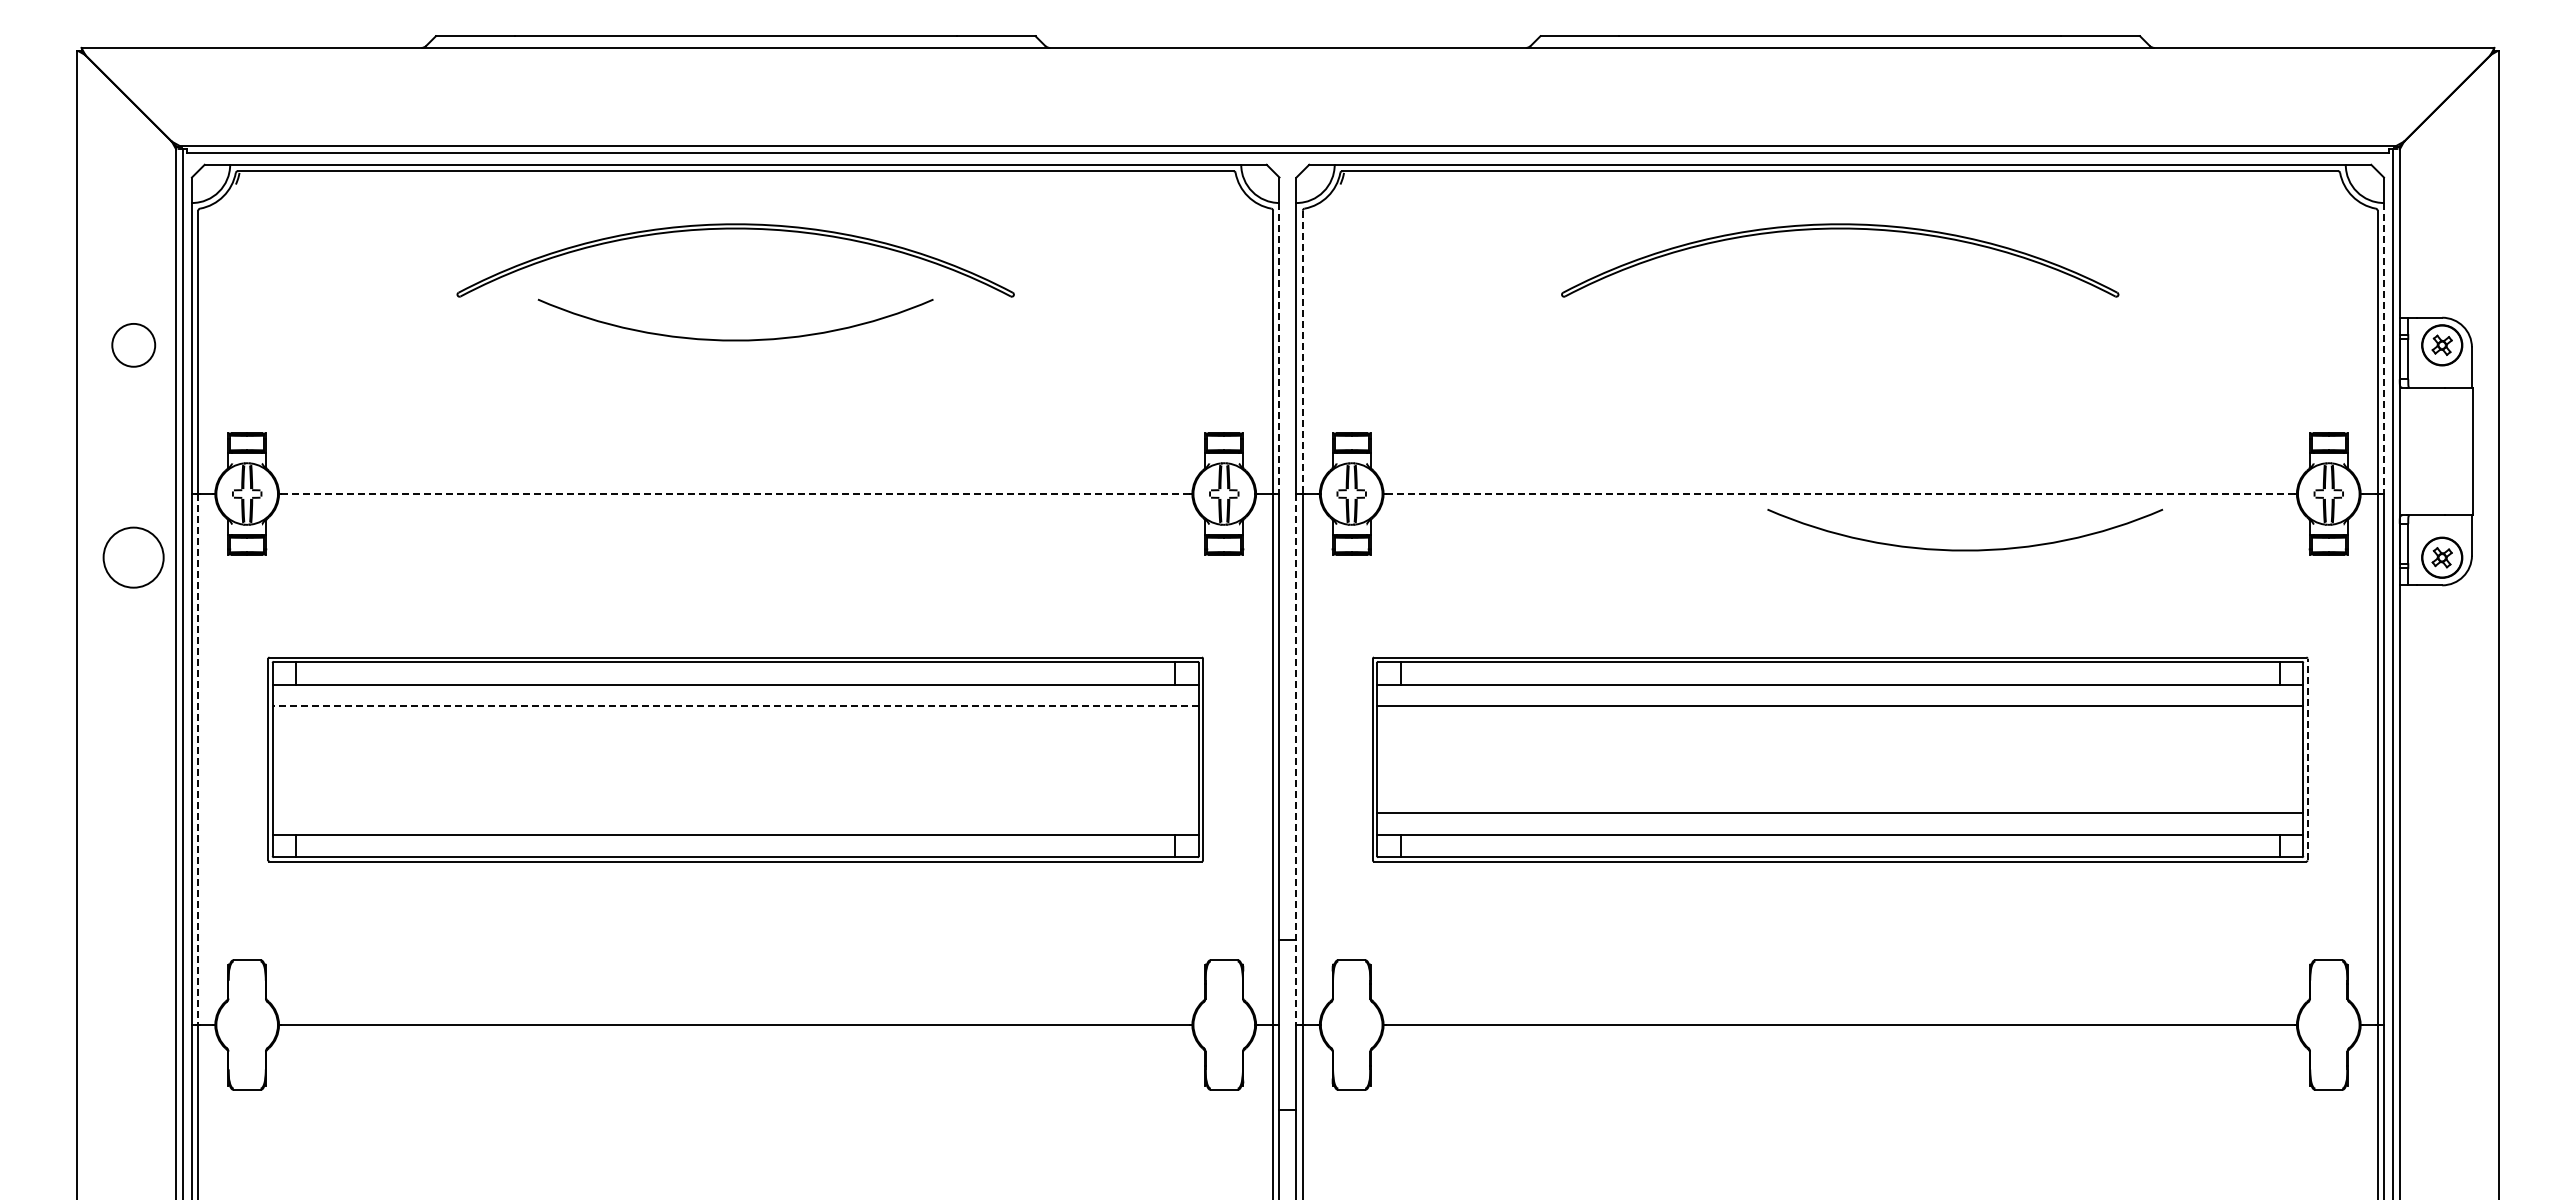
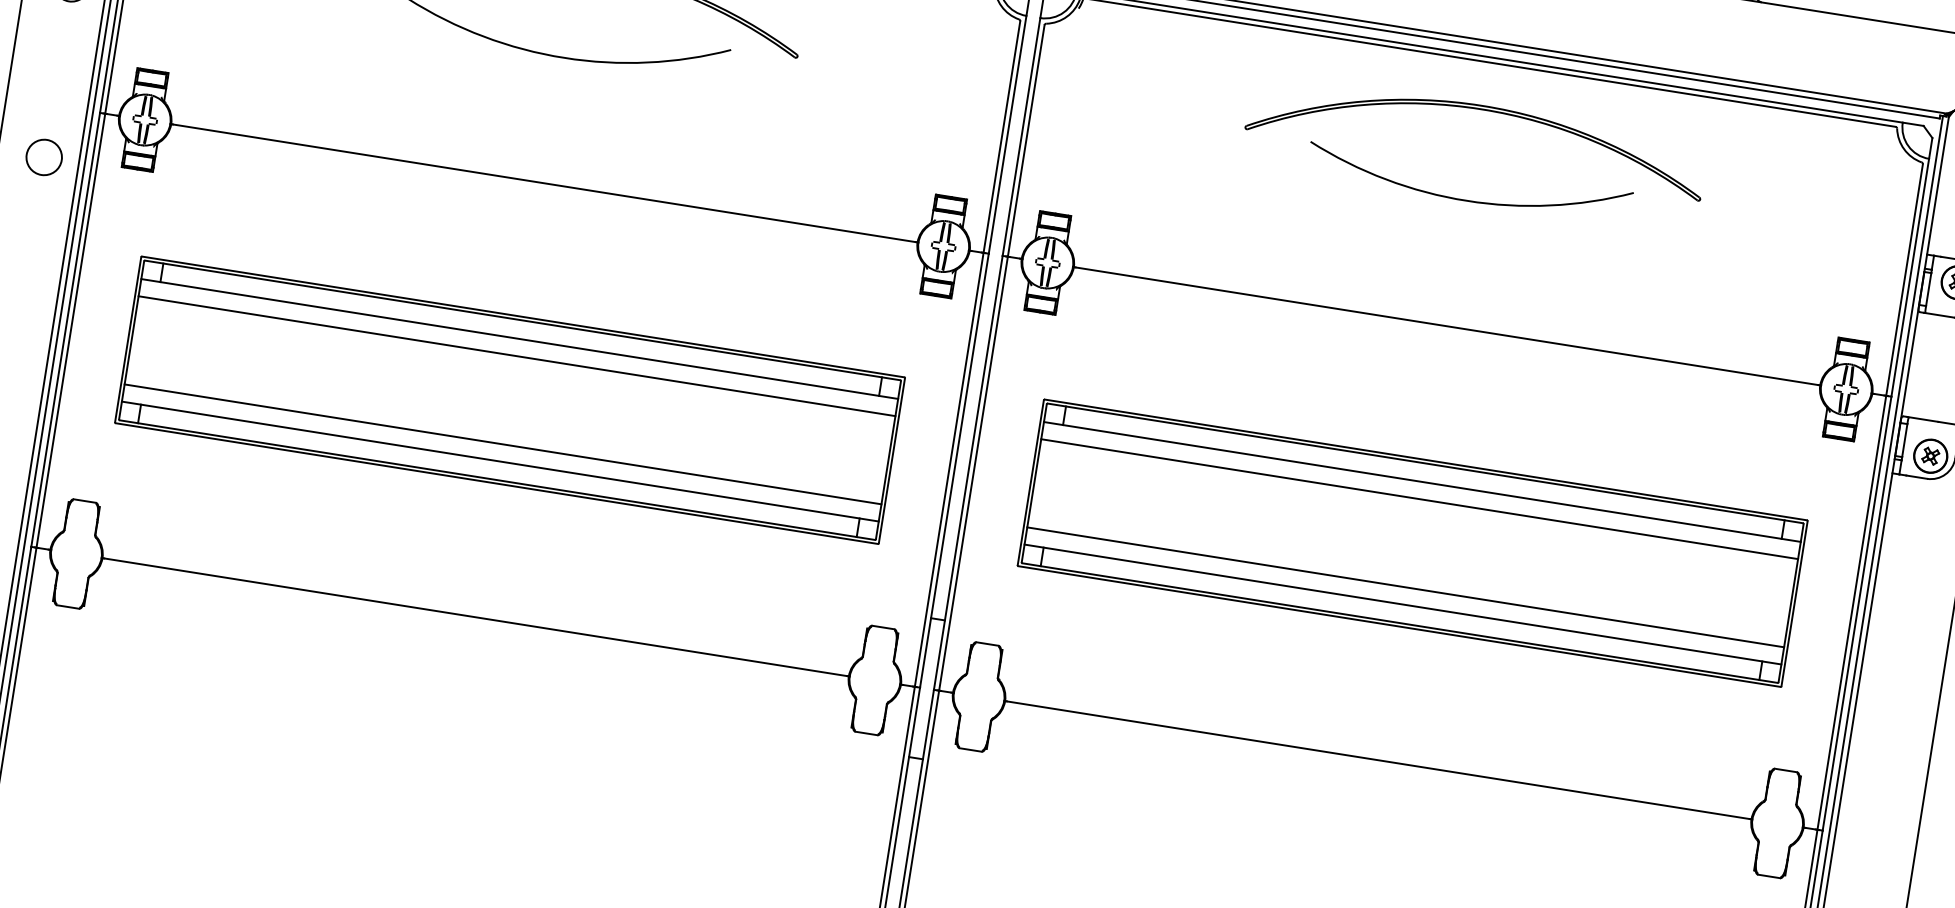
line: (1279, 348) -> (1007, 134), dashed -> solid
line: (2384, 348) -> (1910, 277), dashed -> solid
line: (1302, 352) -> (1025, 141), dashed -> solid
line: (735, 494) -> (544, 183), dashed -> solid
line: (1840, 494) -> (1447, 326), dashed -> solid
arc: (1965, 549) -> (1467, 200), moved
circle: (133, 557) -> (44, 157), size x0.71
line: (735, 705) -> (516, 356), dashed -> solid
line: (198, 759) -> (71, 330), dashed -> solid
line: (1296, 759) -> (968, 472), dashed -> solid
line: (2307, 759) -> (1794, 603), dashed -> solid
line: (735, 813) -> (502, 444), added

